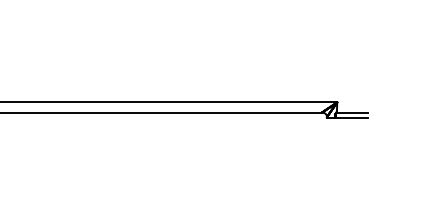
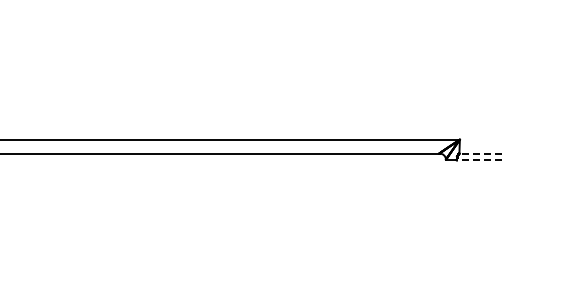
line: (352, 112) -> (480, 153), solid -> dashed
line: (351, 117) -> (479, 160), solid -> dashed

